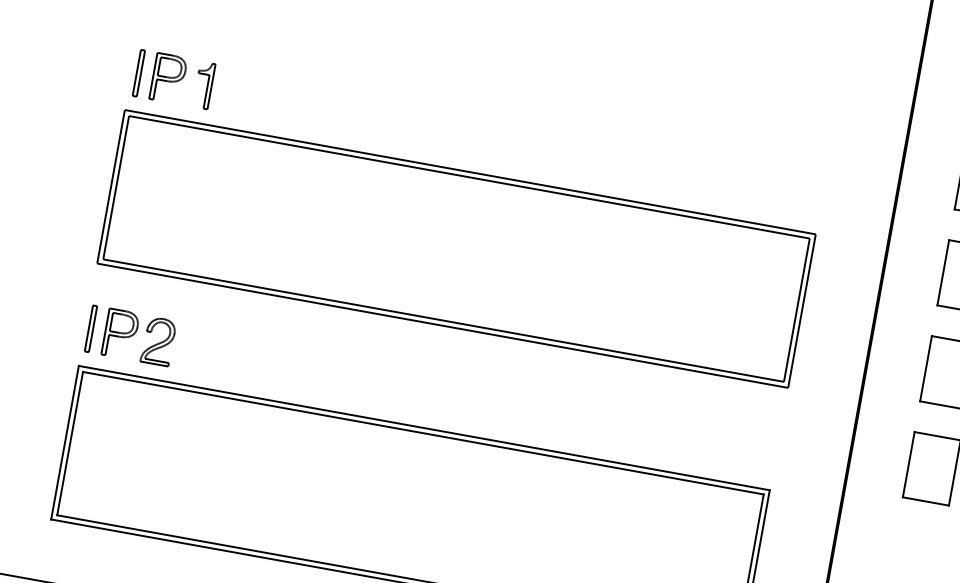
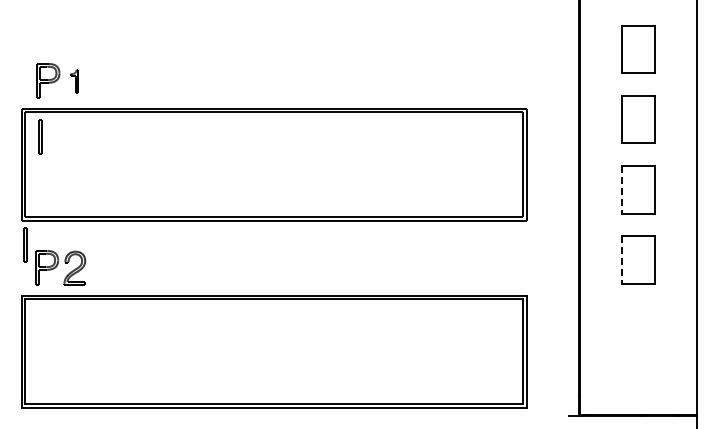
line: (137, 72) -> (39, 136), moved
part: (203, 85) -> (74, 81), size x0.7
line: (89, 328) -> (24, 244), moved
line: (925, 368) -> (621, 189), solid -> dashed
line: (908, 464) -> (621, 259), solid -> dashed

